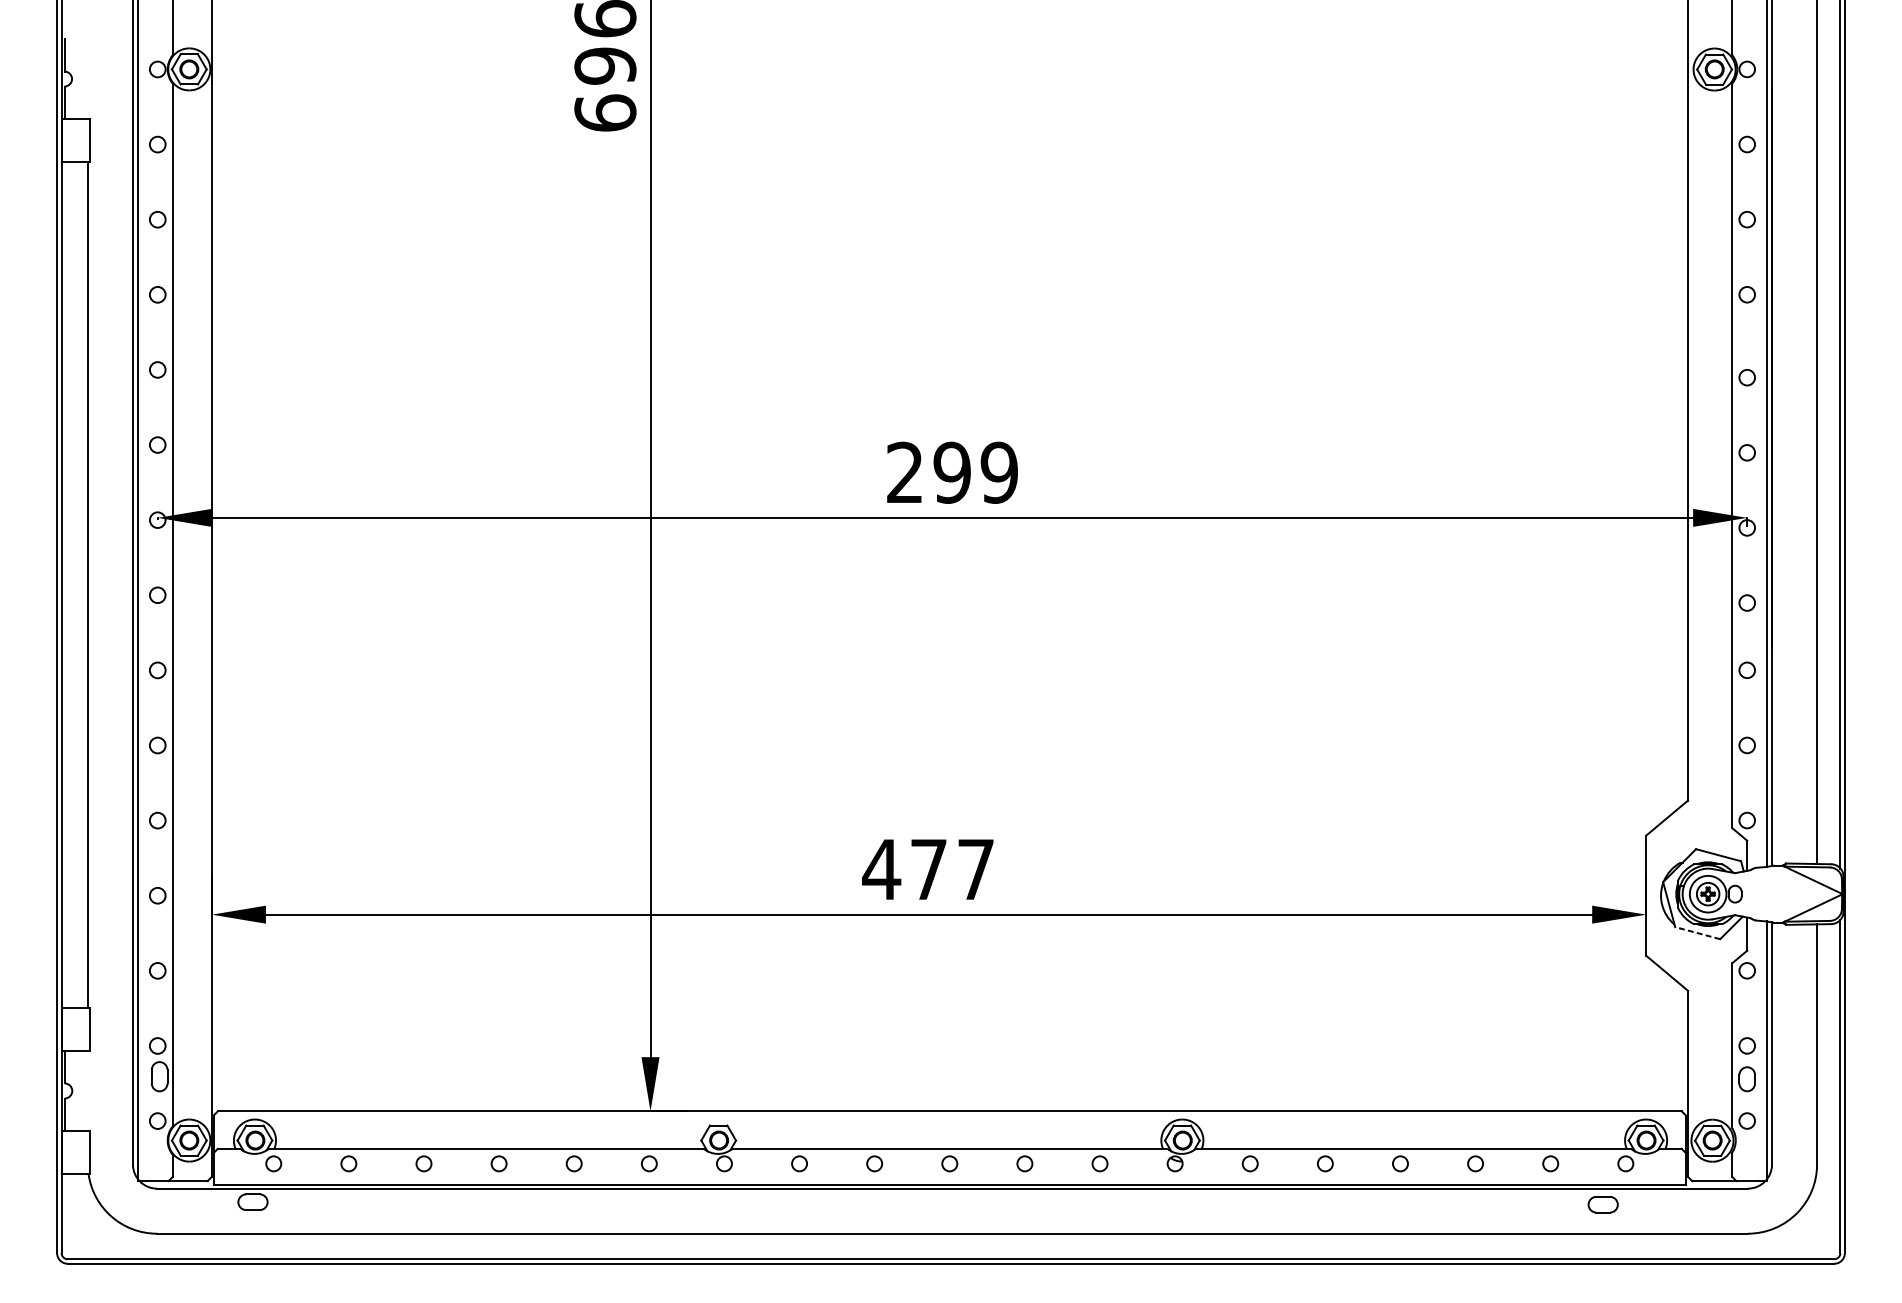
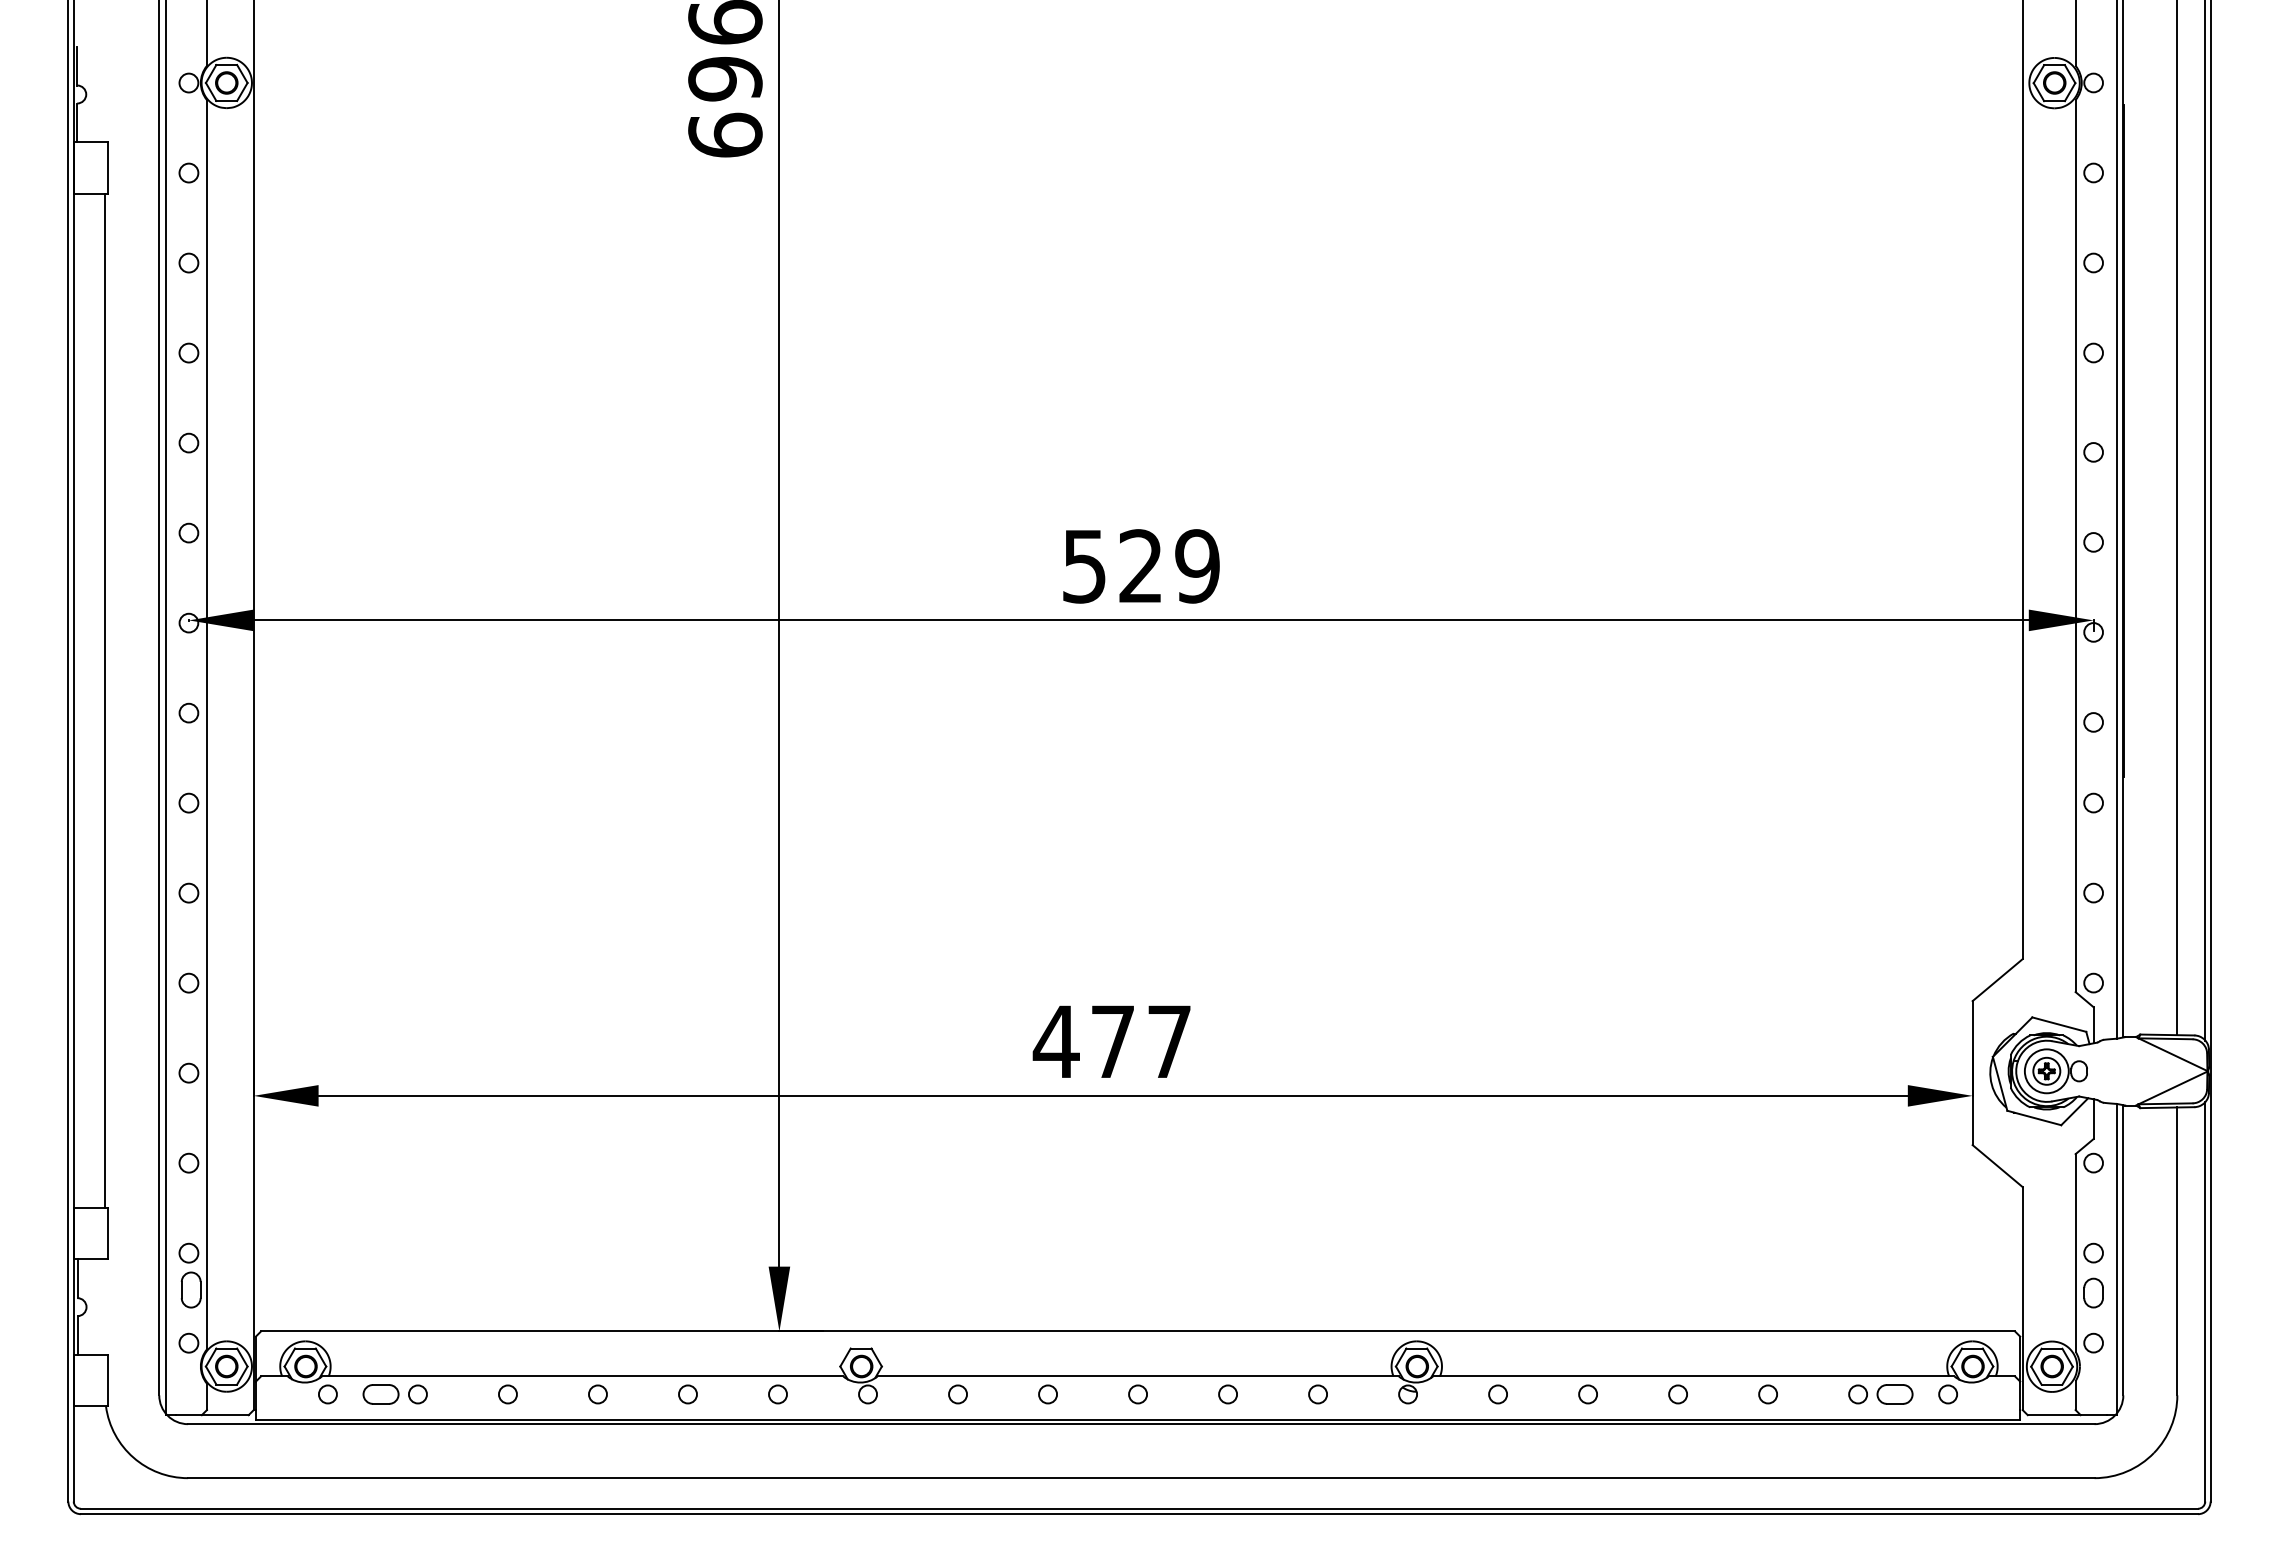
text: (929, 472) -> (1113, 566), 299 -> 529
line: (1697, 933) -> (2034, 1118), dashed -> solid
part: (252, 1202) -> (380, 1394), moved
part: (1602, 1204) -> (1894, 1394), moved

